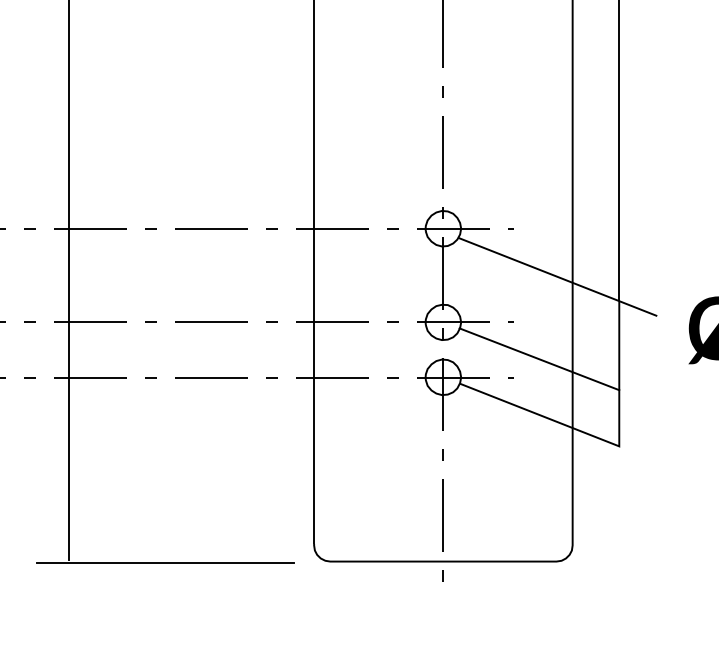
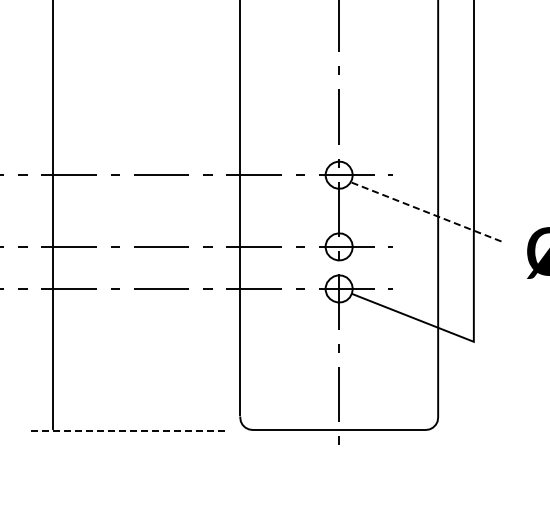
line: (557, 277) -> (426, 212), solid -> dashed
line: (539, 358) -> (412, 274), removed
line: (165, 563) -> (126, 431), solid -> dashed

